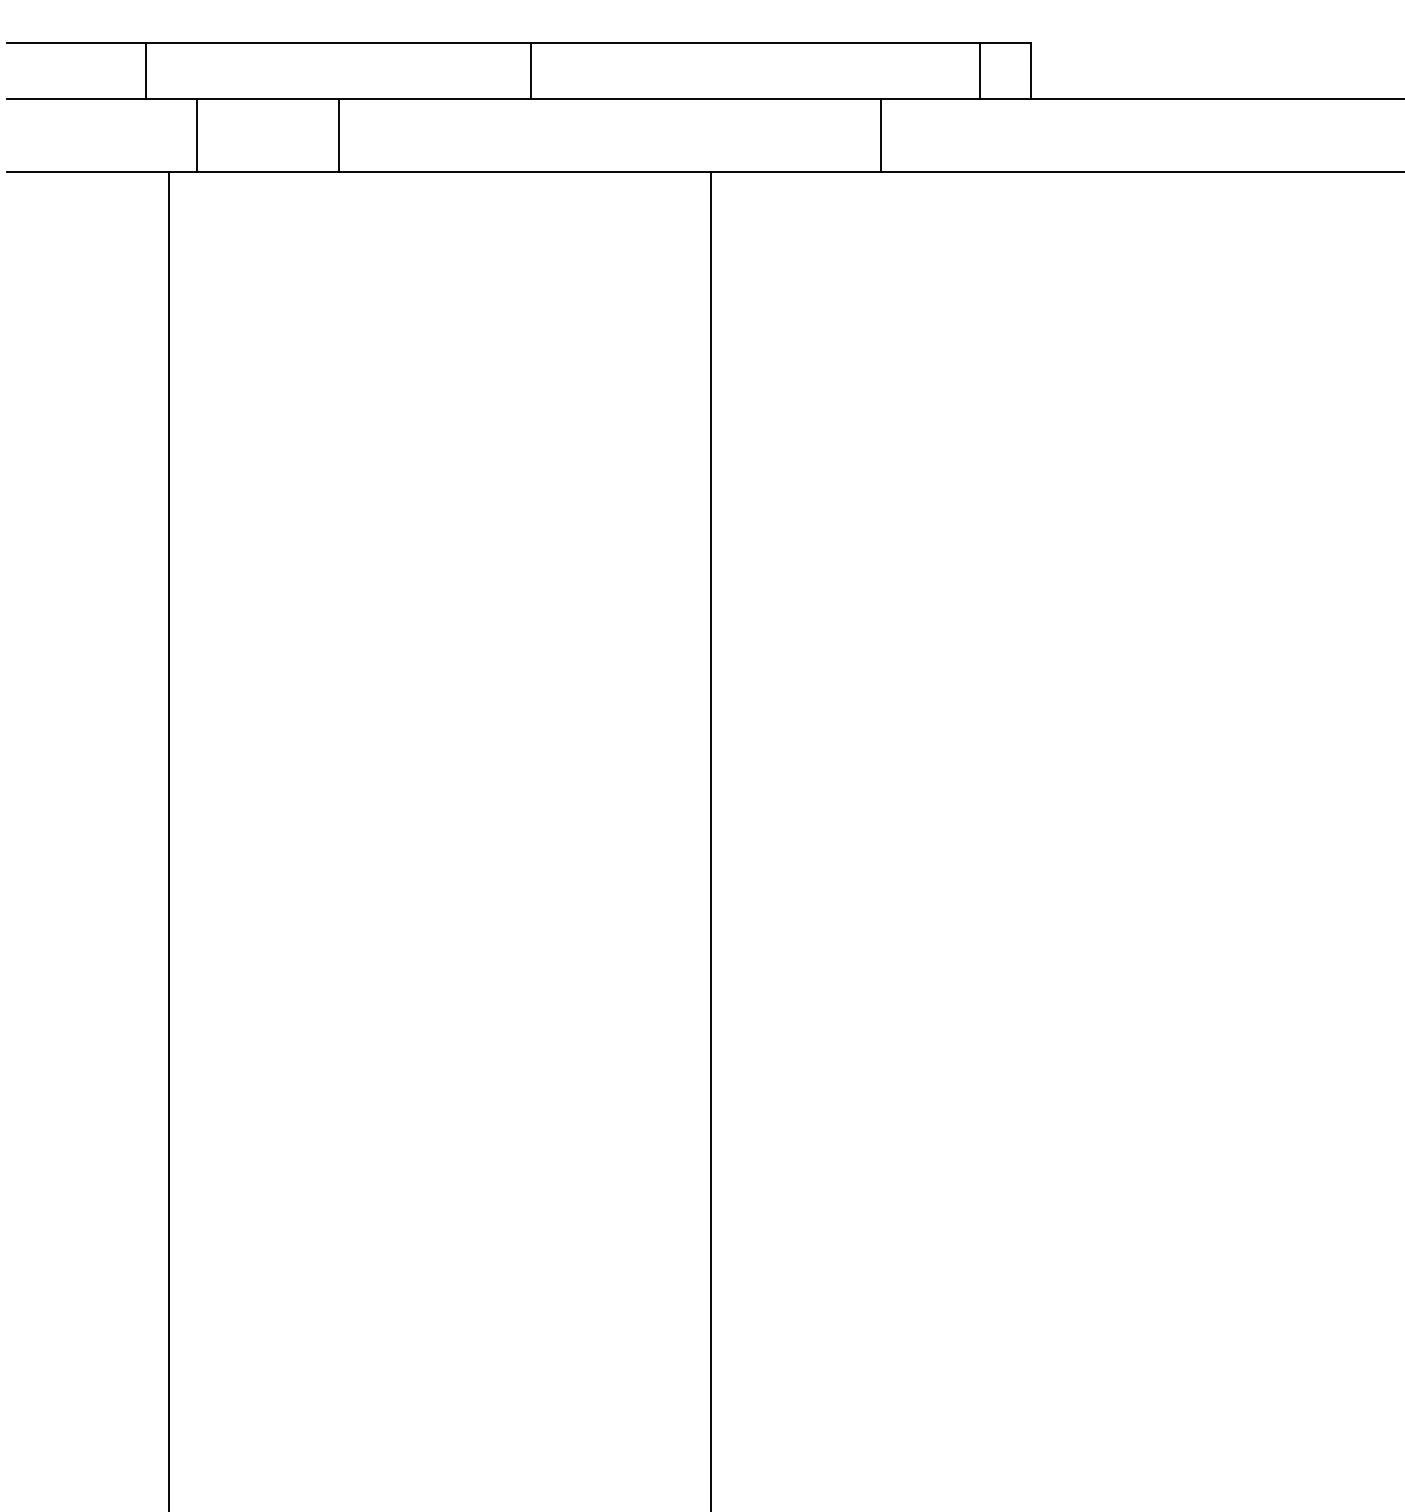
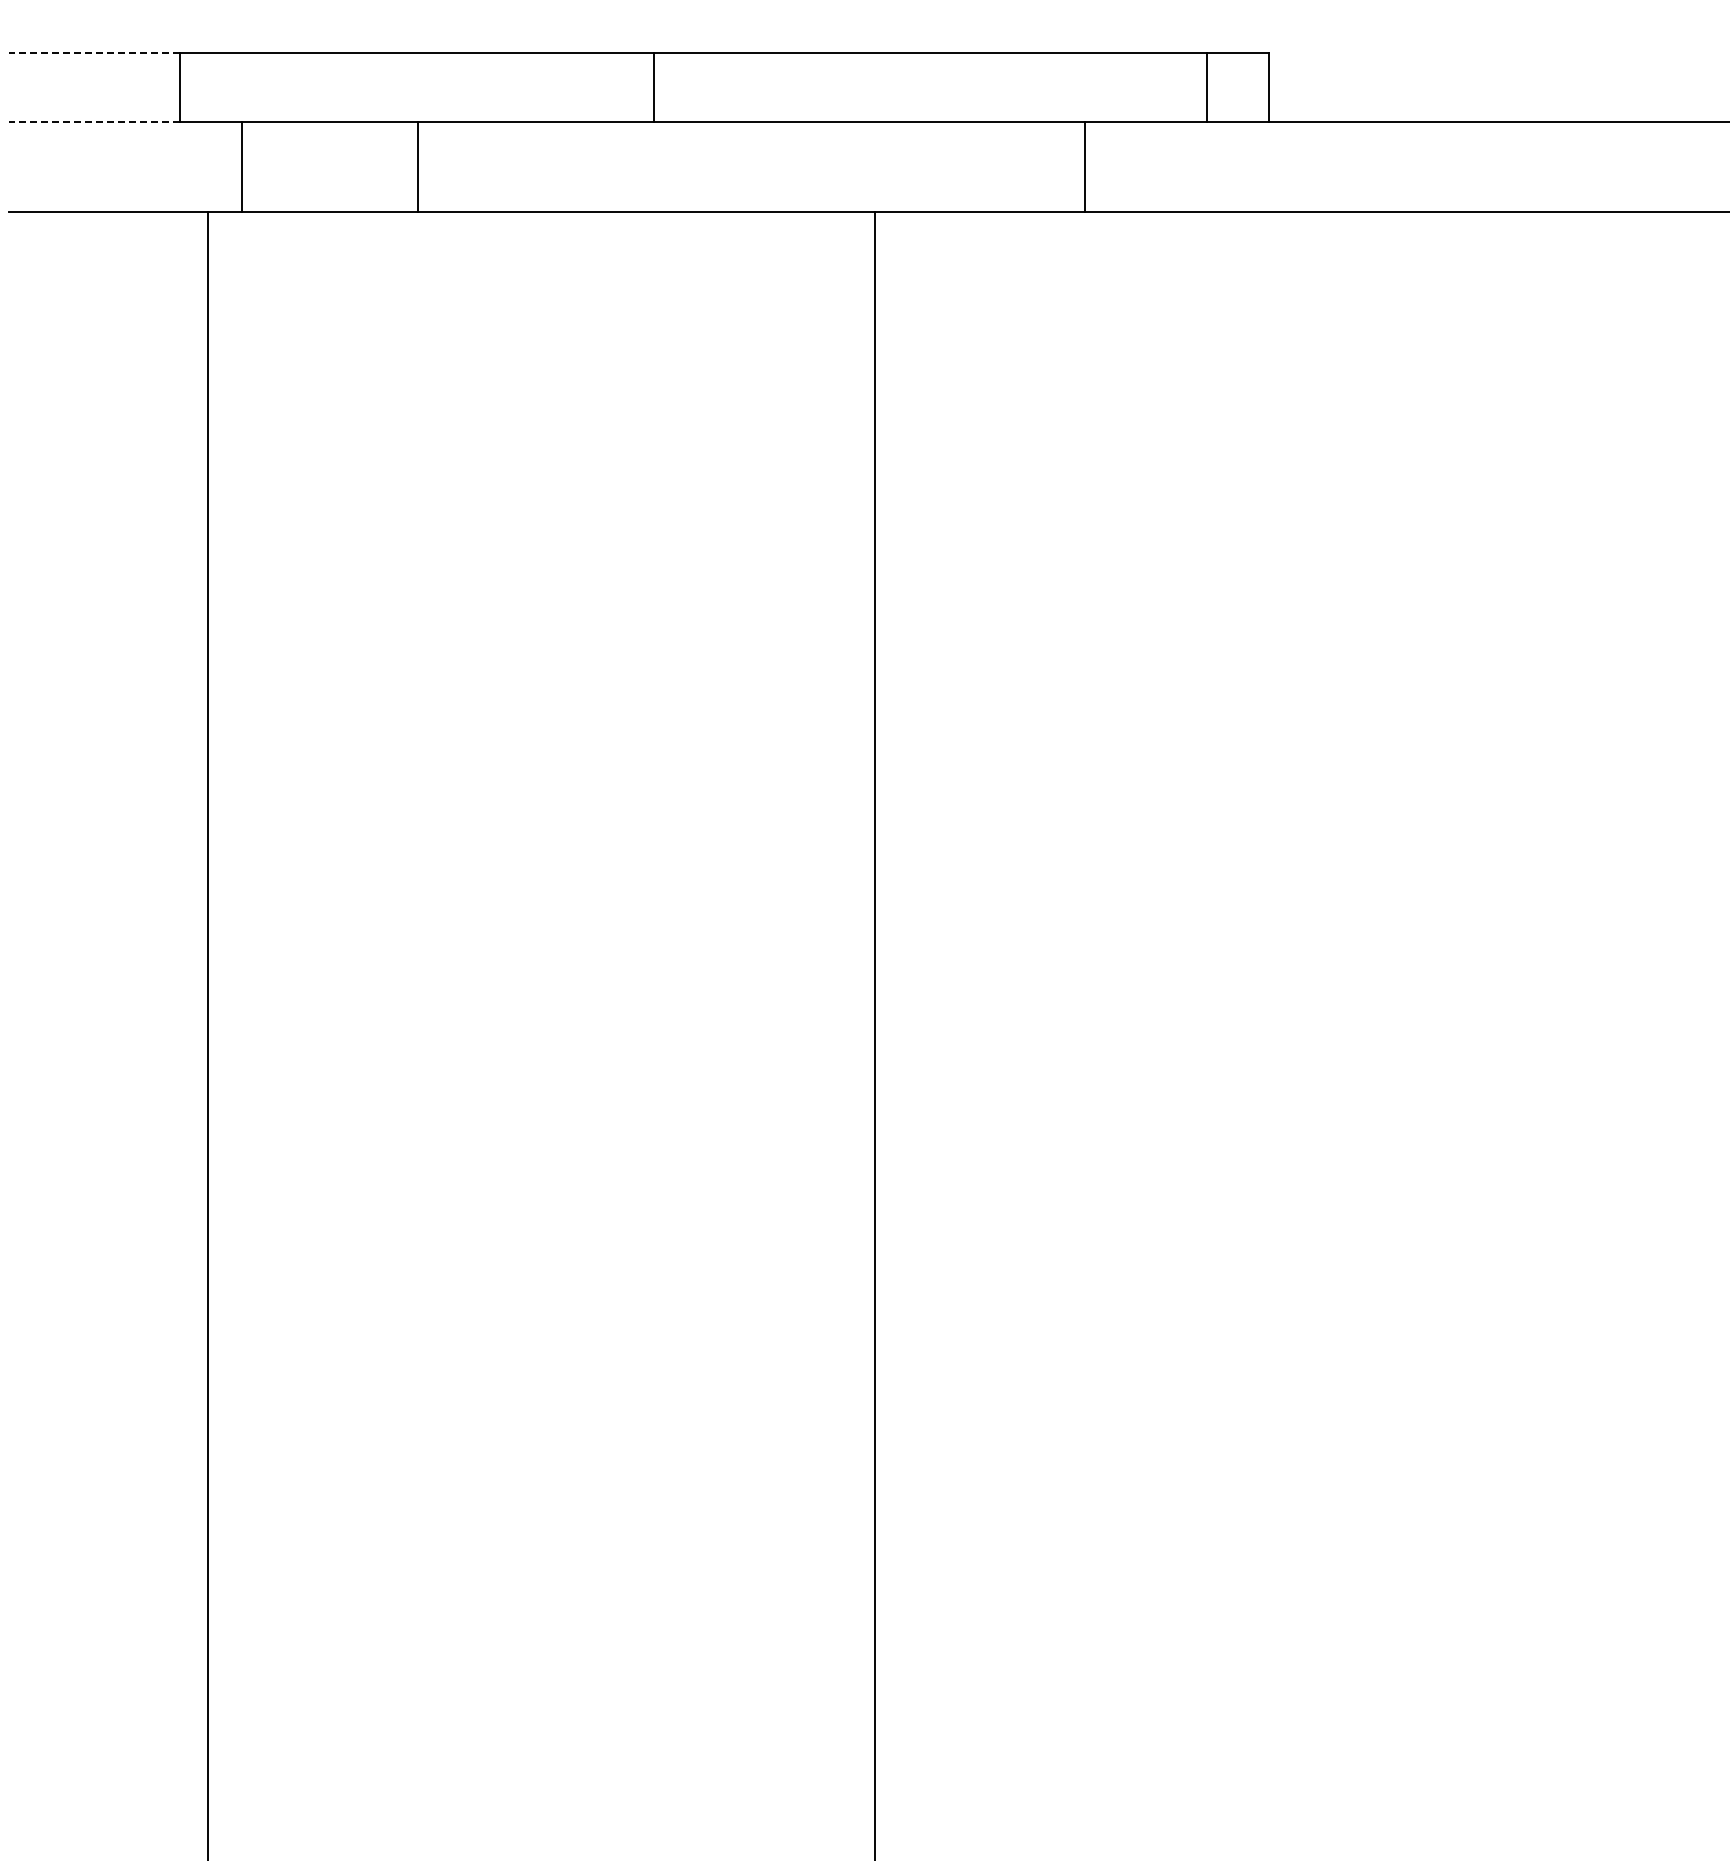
line: (76, 42) -> (94, 52), solid -> dashed
line: (76, 99) -> (94, 122), solid -> dashed

